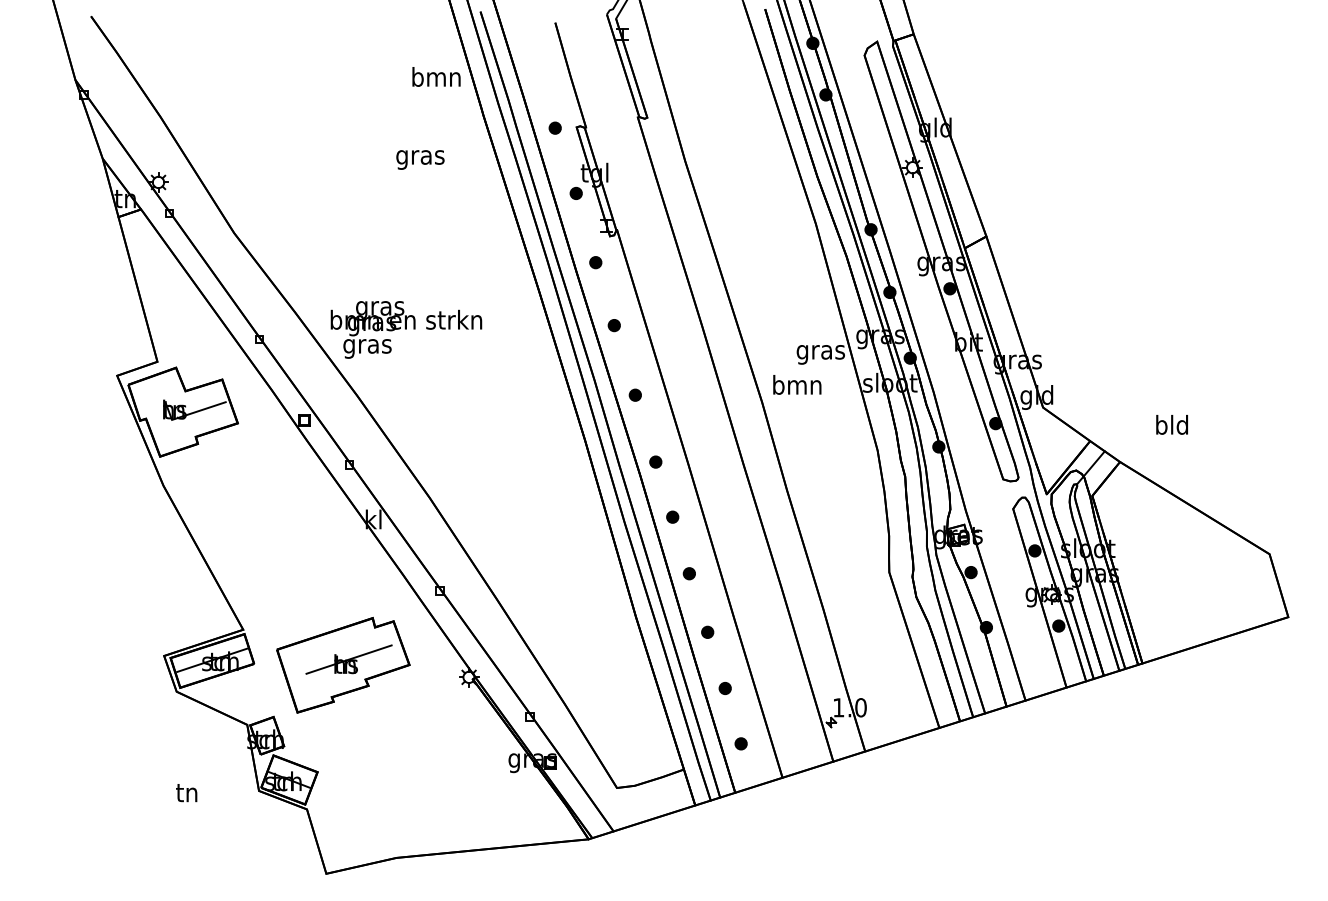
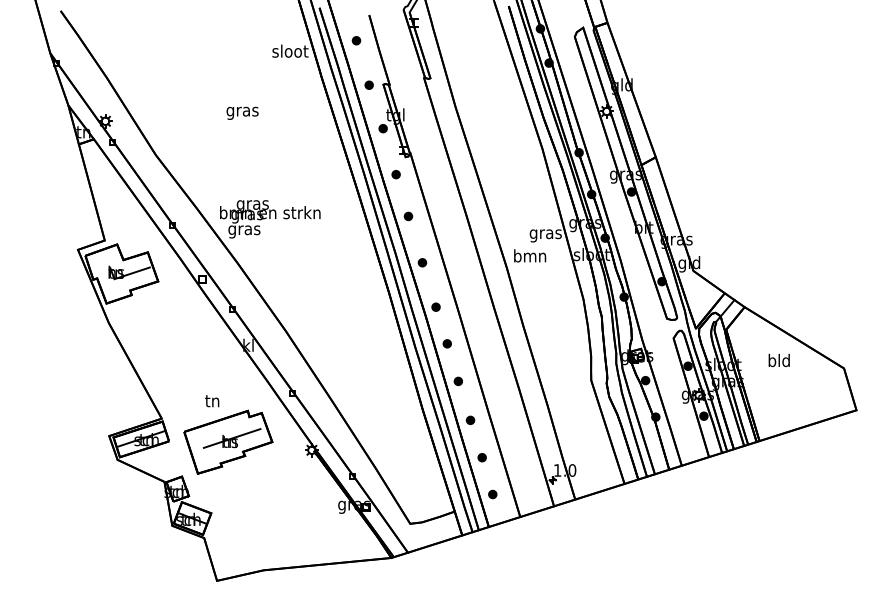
part: (536, 60) -> (356, 40), added
text: (436, 75) -> (290, 50), bmn -> sloot
text: (420, 158) -> (242, 112), moved
text: (1170, 424) -> (778, 360), moved
text: (187, 793) -> (212, 401), moved

